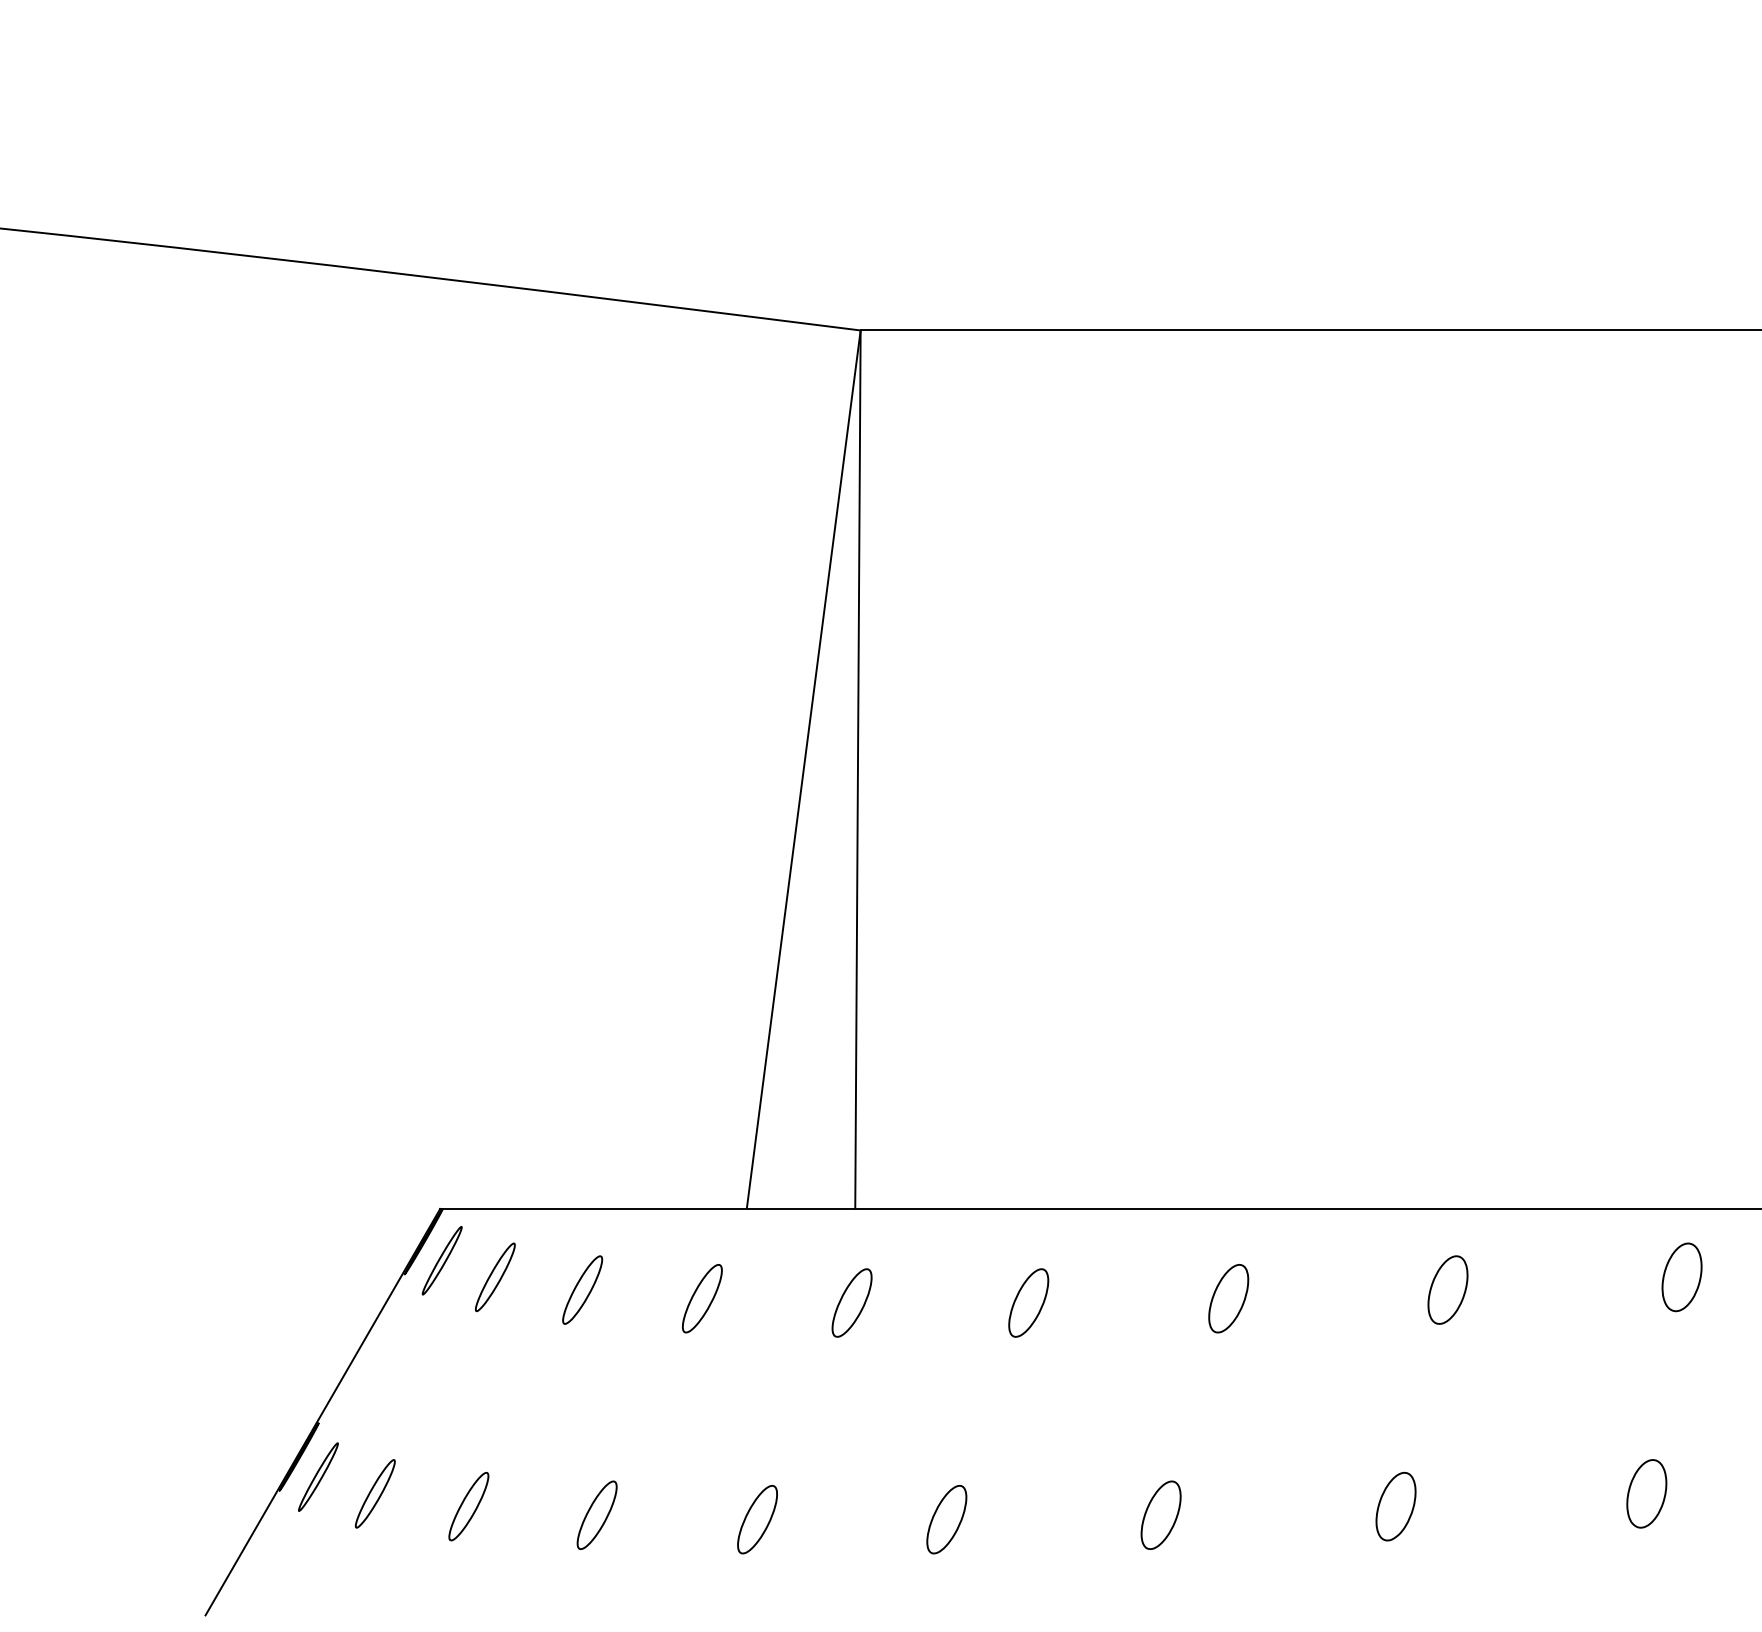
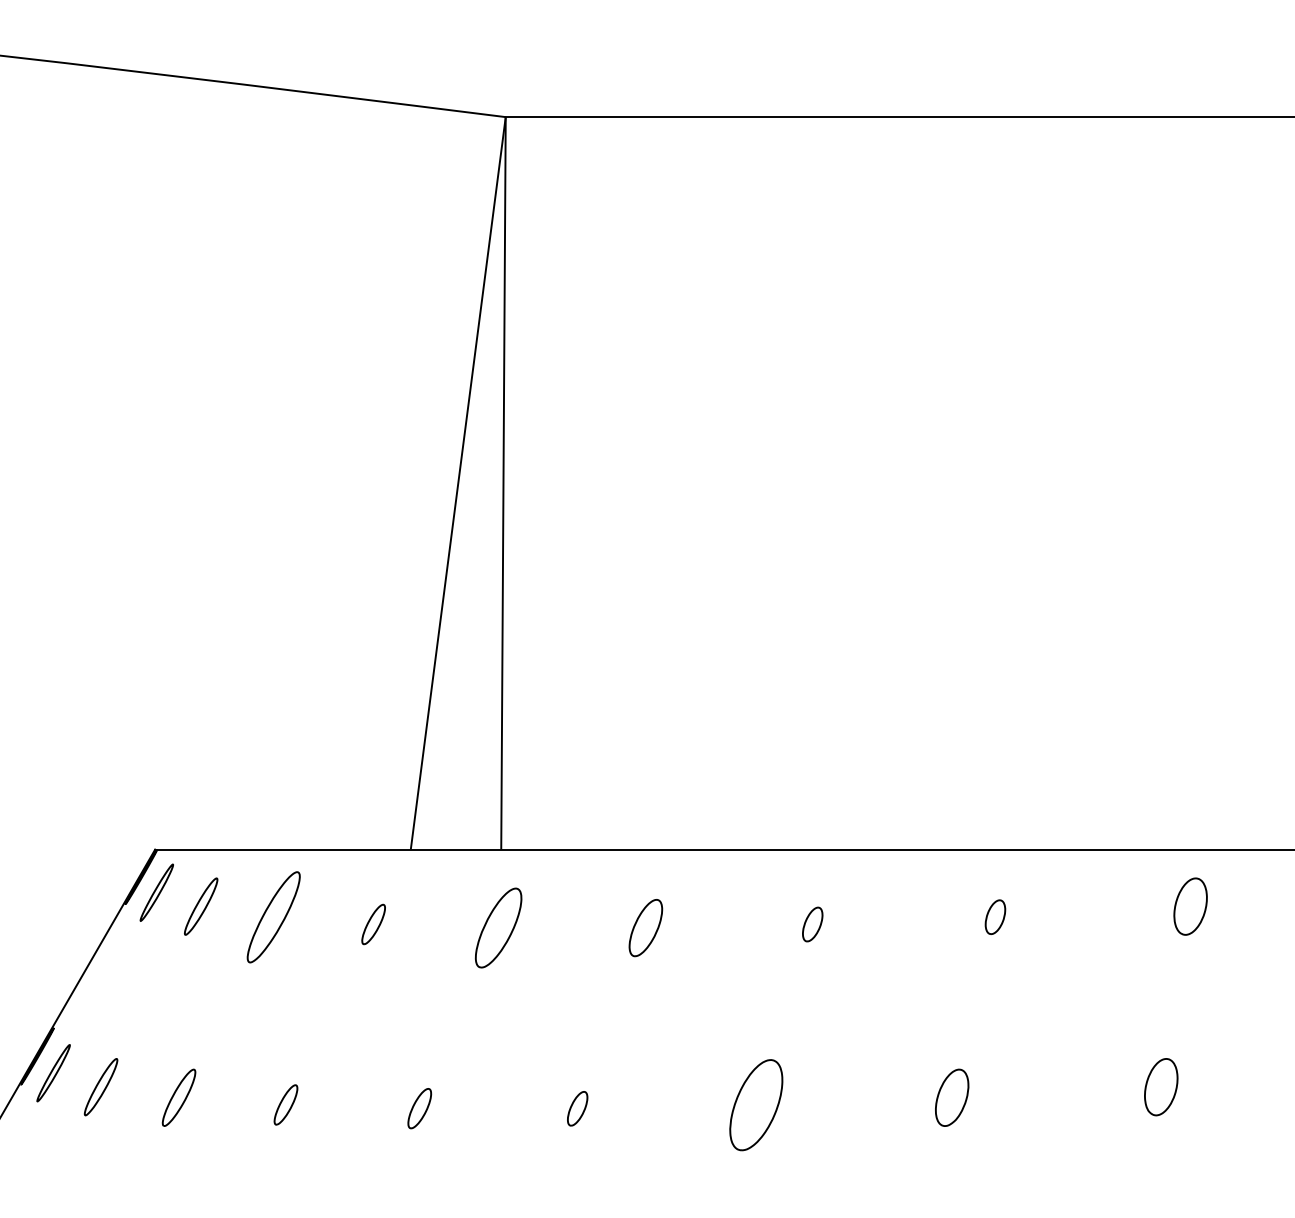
part: (582, 1289) -> (273, 916), size x1.6
part: (1447, 1289) -> (995, 916), size x0.6
part: (701, 1298) -> (373, 924), size x0.7
part: (1228, 1298) -> (812, 924), size x0.6
part: (851, 1302) -> (498, 927), size x1.4
part: (596, 1514) -> (285, 1104), size x0.7
part: (1160, 1514) -> (755, 1104), size x1.6
part: (757, 1519) -> (419, 1108), size x0.7
part: (946, 1519) -> (577, 1108), size x0.6

